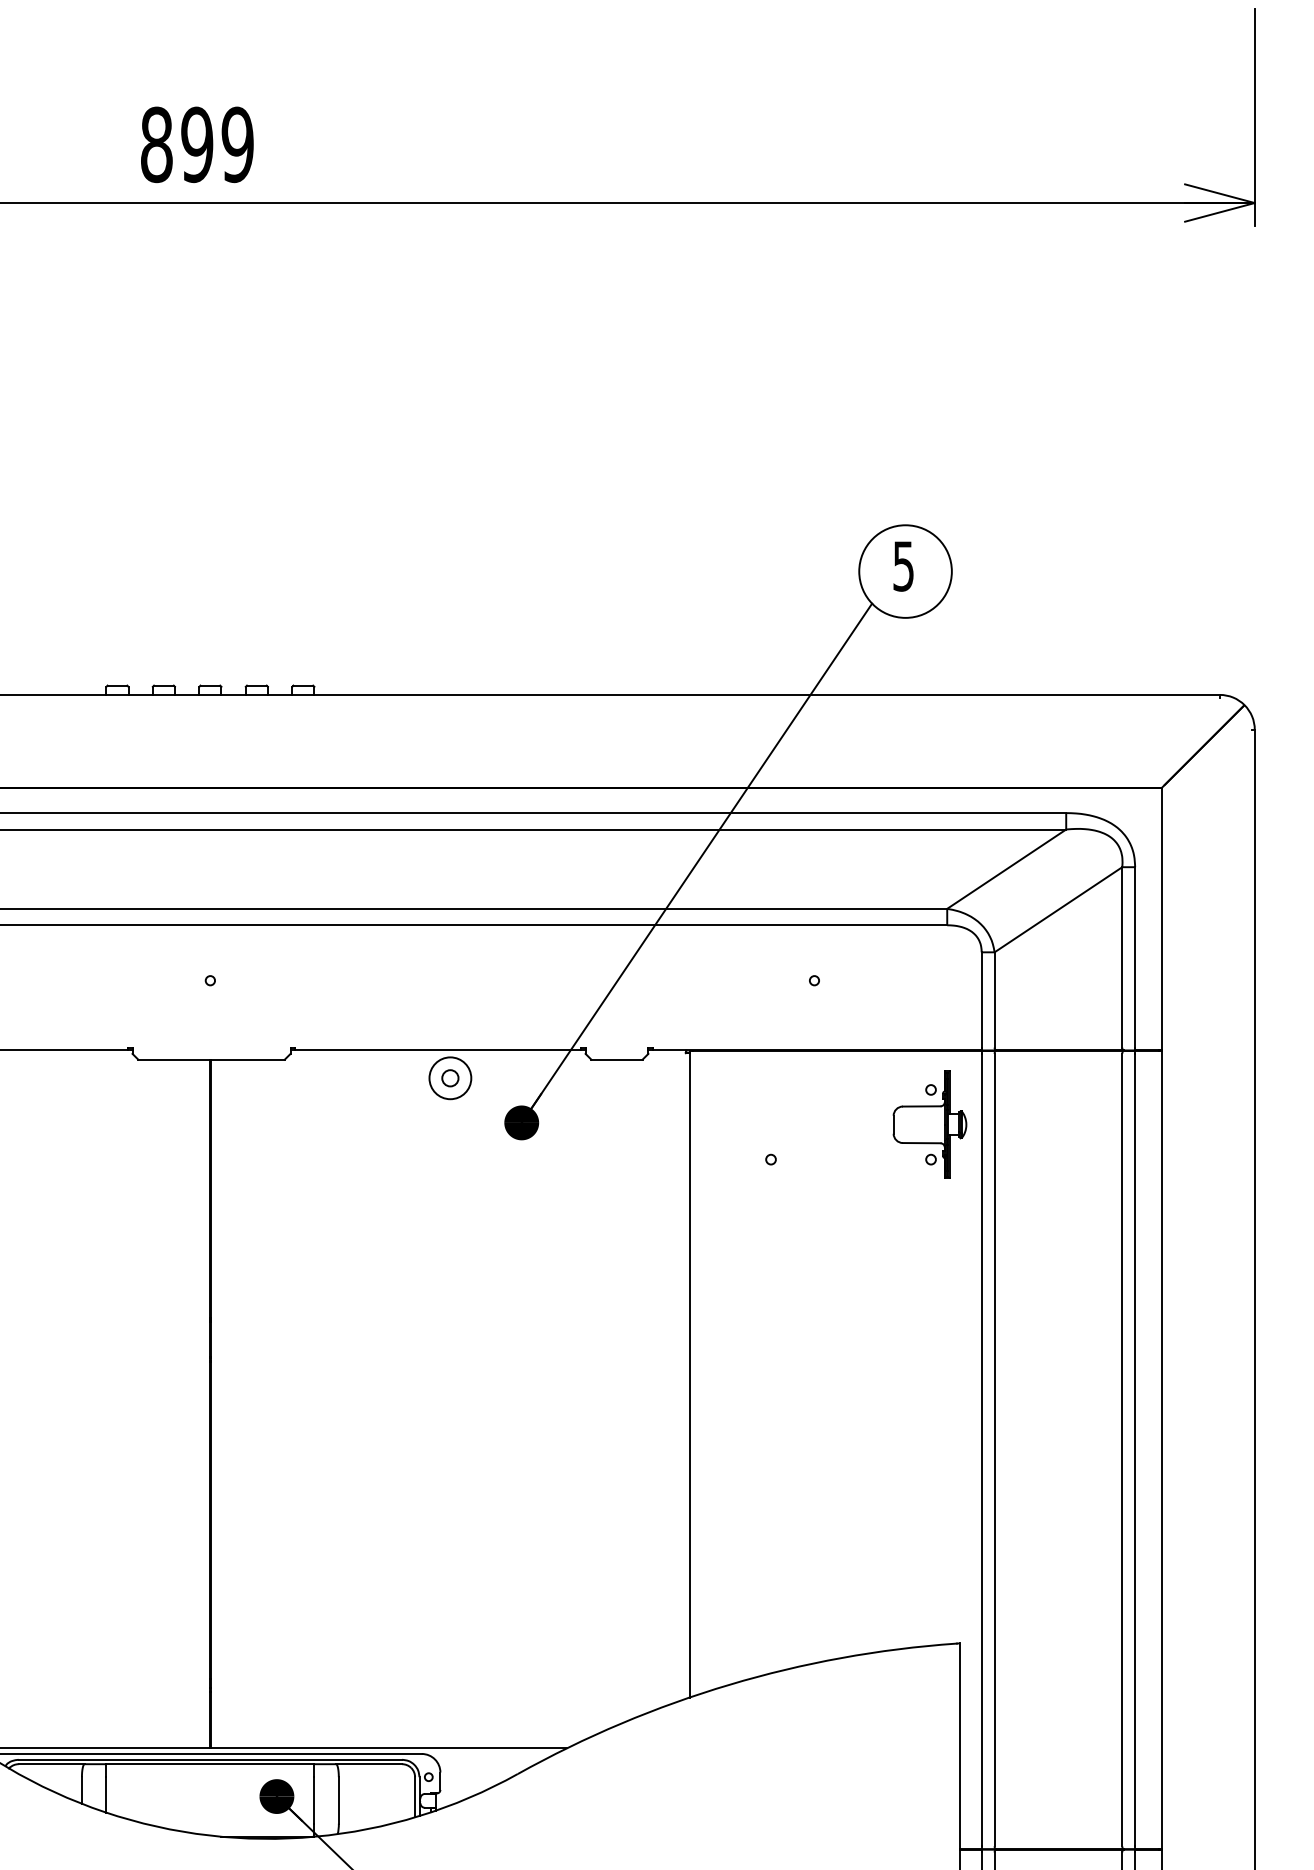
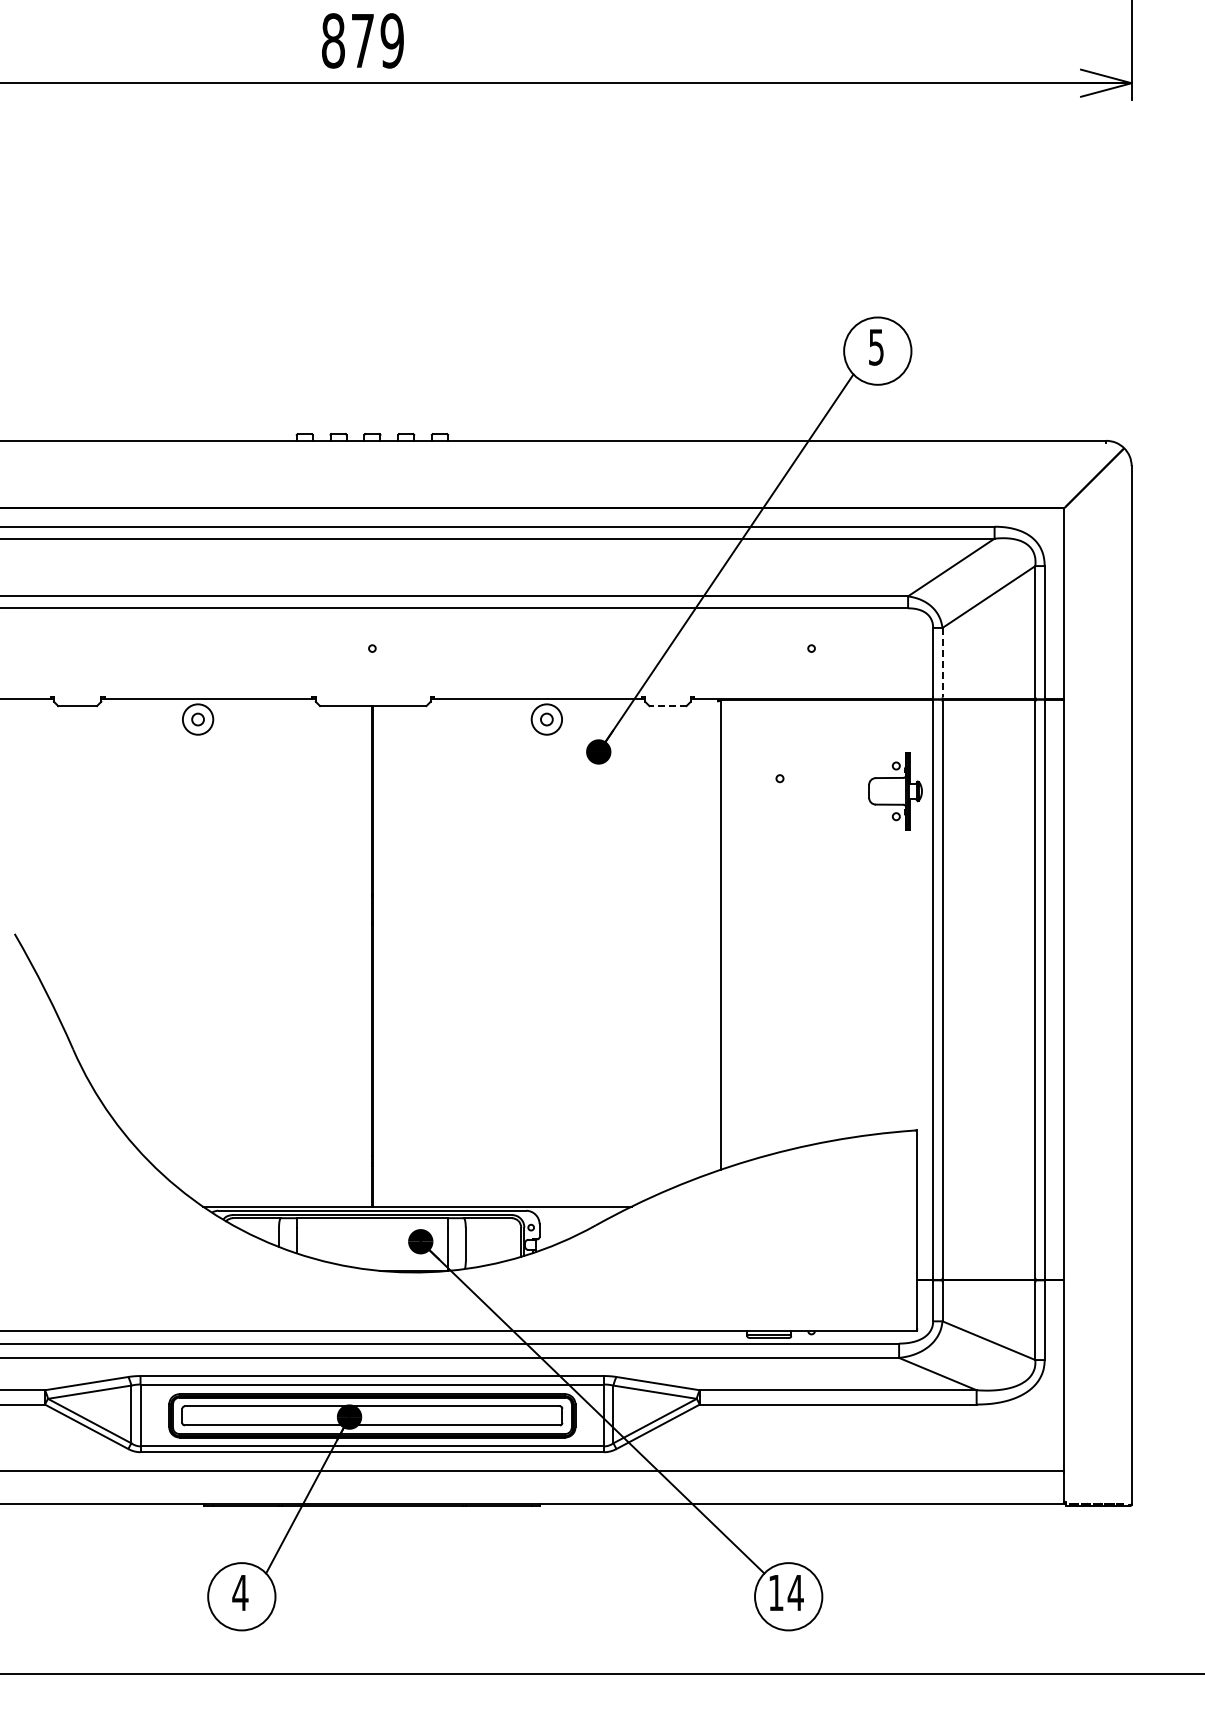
text: (196, 144) -> (362, 40), 899 -> 879
line: (994, 999) -> (942, 662), solid -> dashed
line: (617, 1060) -> (668, 706), solid -> dashed
part: (929, 1124) -> (895, 791), moved

